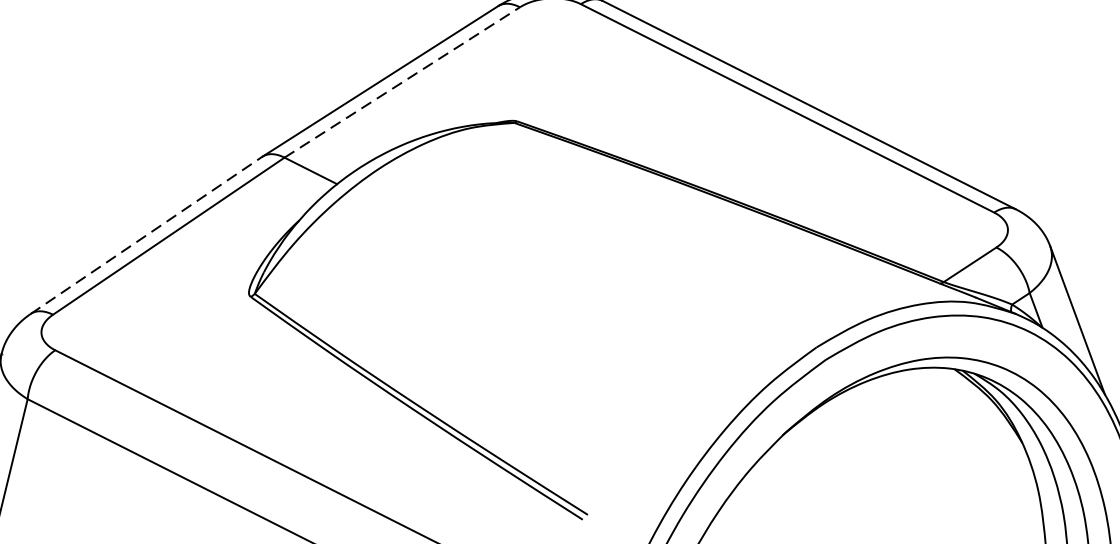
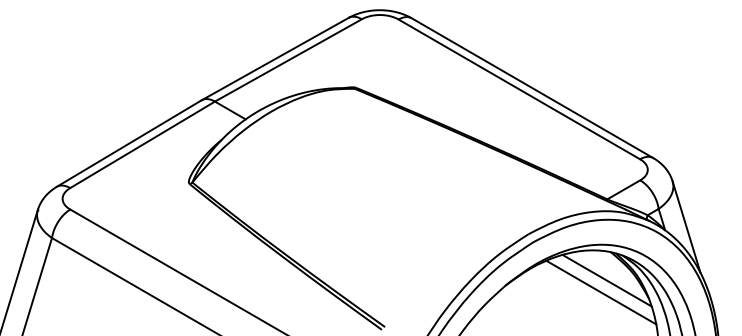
line: (402, 82) -> (288, 60), dashed -> solid
line: (146, 235) -> (129, 143), dashed -> solid
line: (950, 416) -> (606, 280), added
line: (942, 436) -> (601, 292), added

